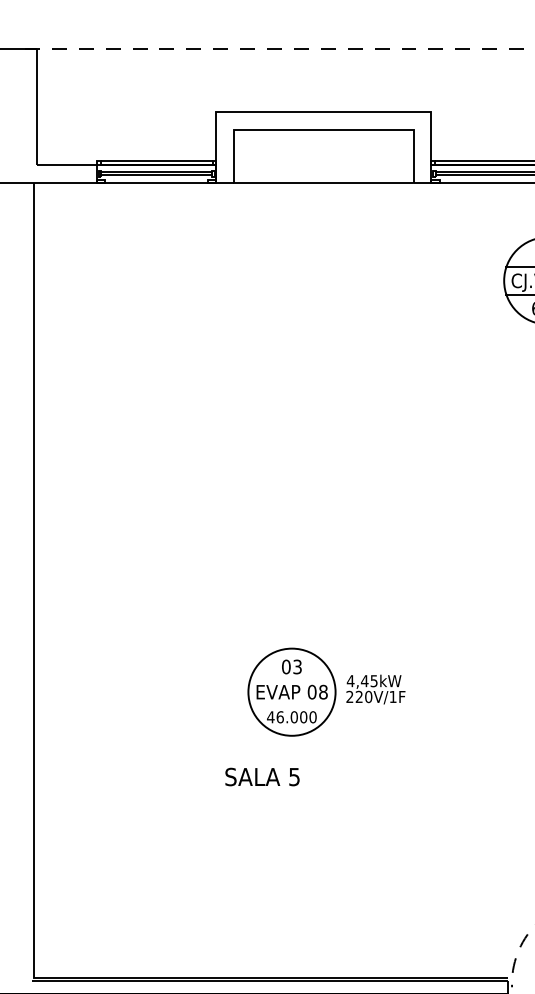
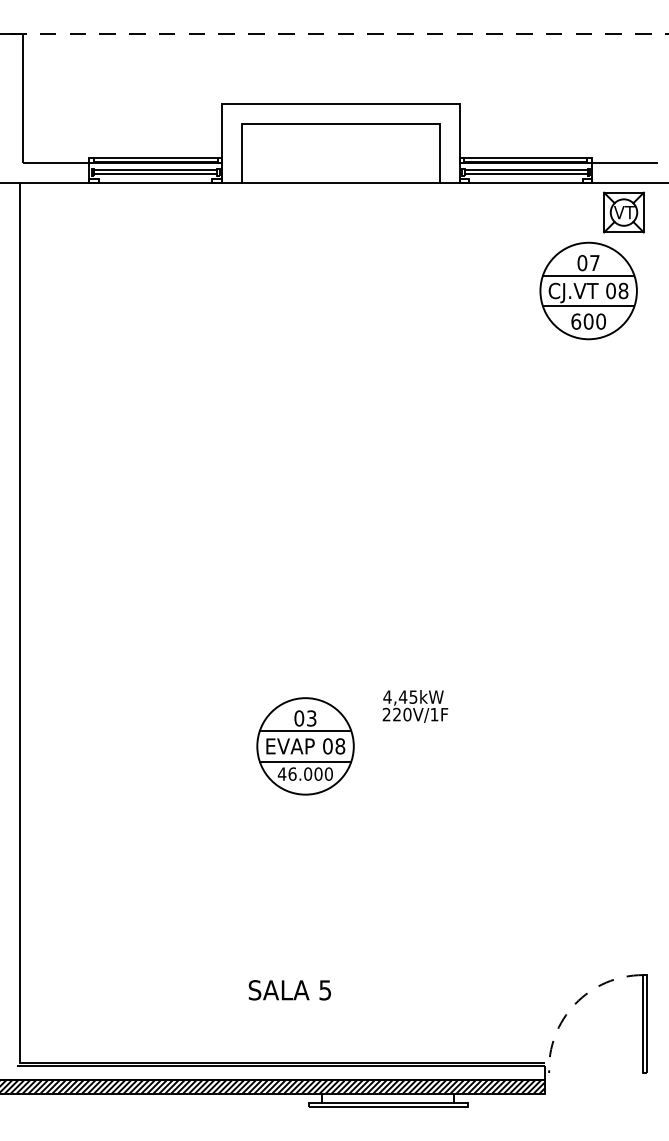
line: (291, 677) -> (305, 730), added
text: (375, 689) -> (415, 706), moved
line: (291, 705) -> (305, 761), added
text: (262, 777) -> (289, 990), moved

